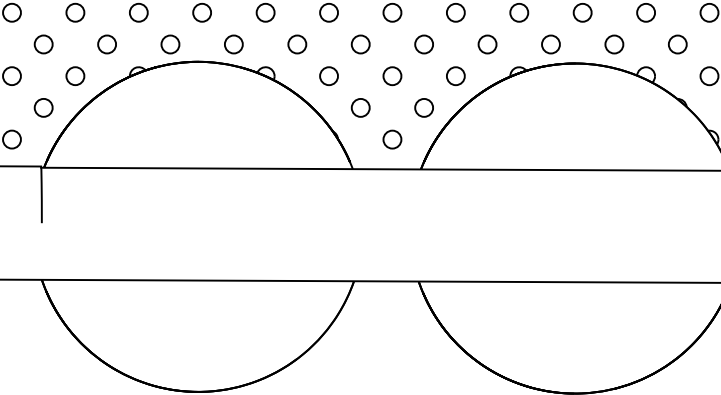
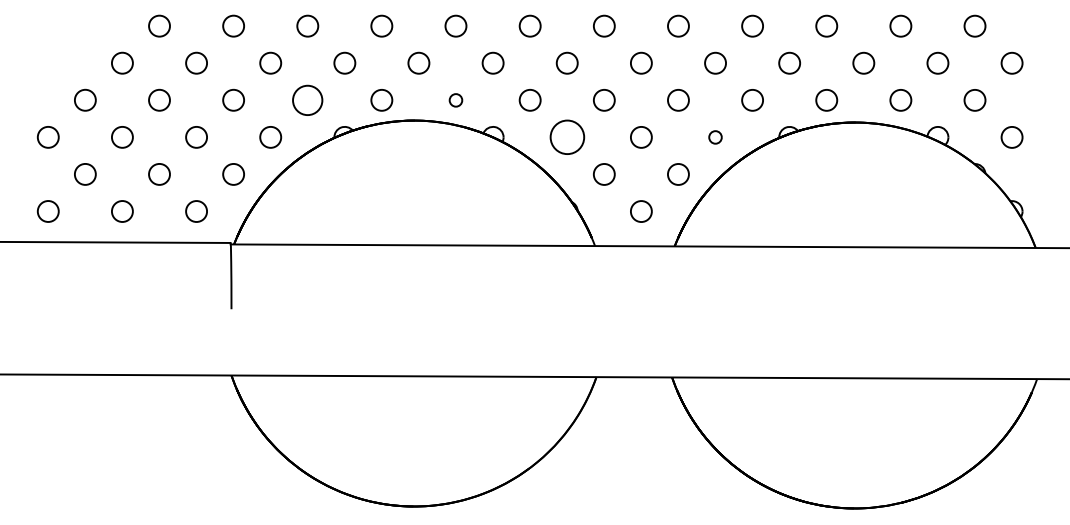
circle: (106, 43) -> (307, 99), size x1.4
circle: (233, 44) -> (455, 100), size x0.6
circle: (328, 76) -> (566, 137), size x1.6
circle: (455, 76) -> (715, 137), size x0.6

